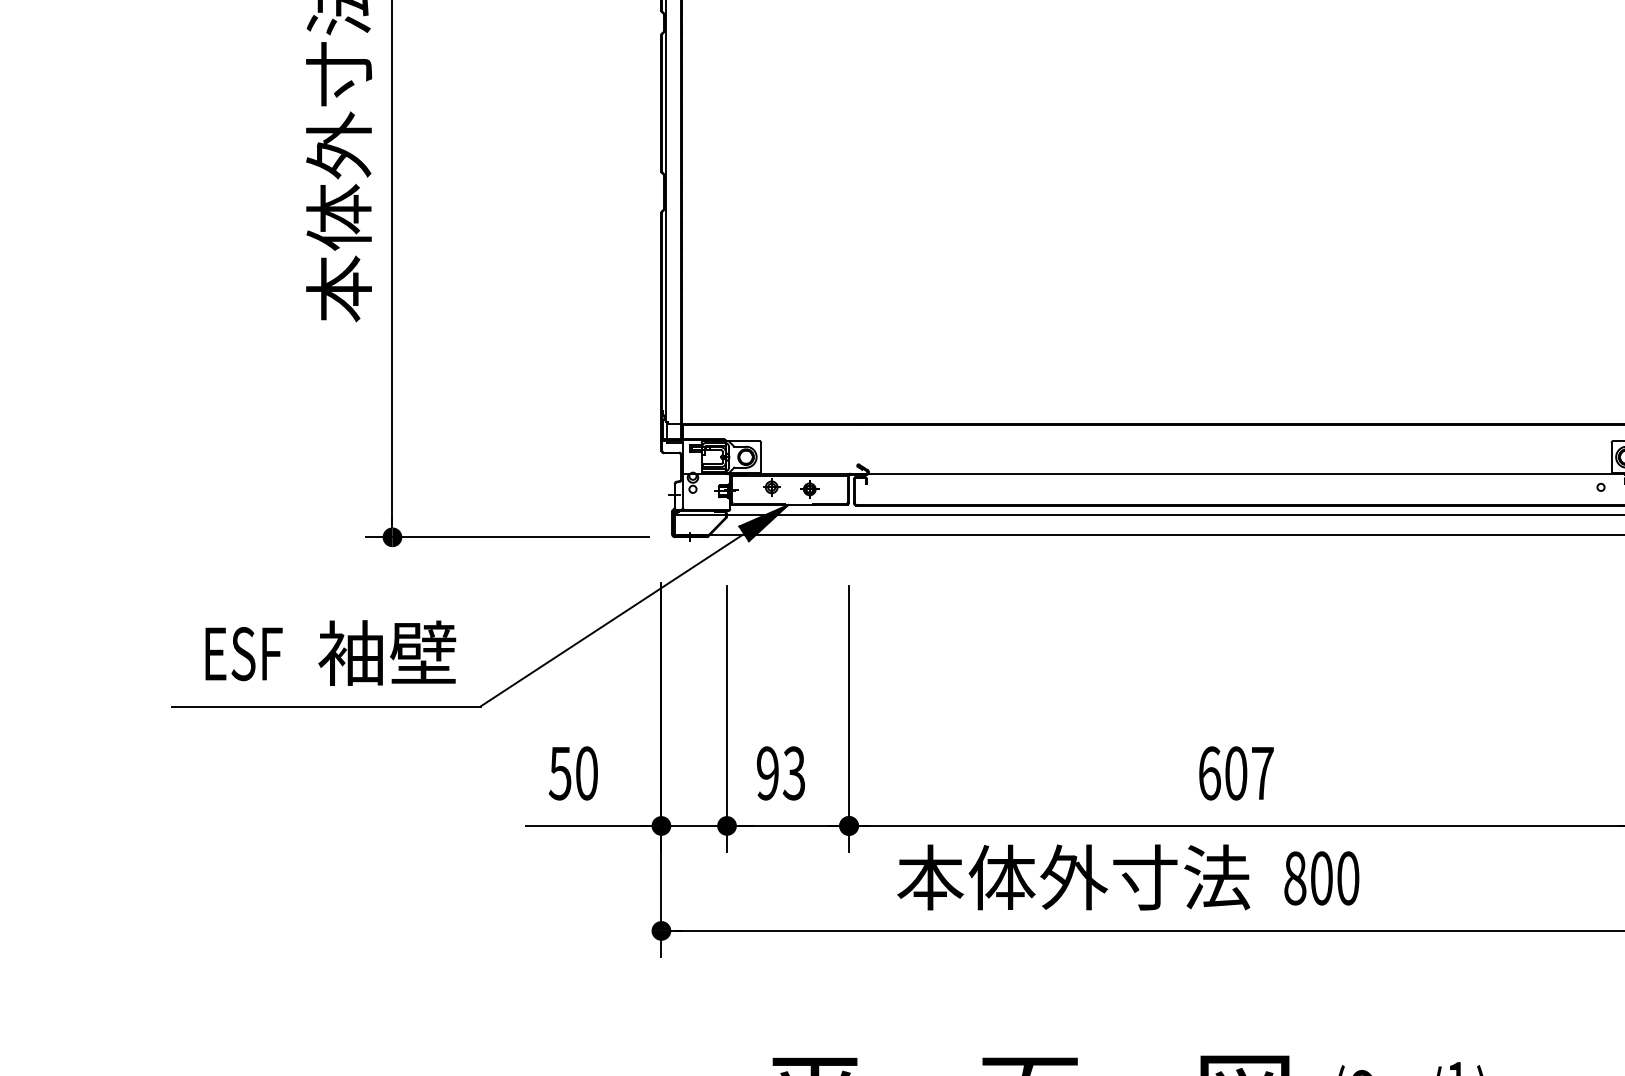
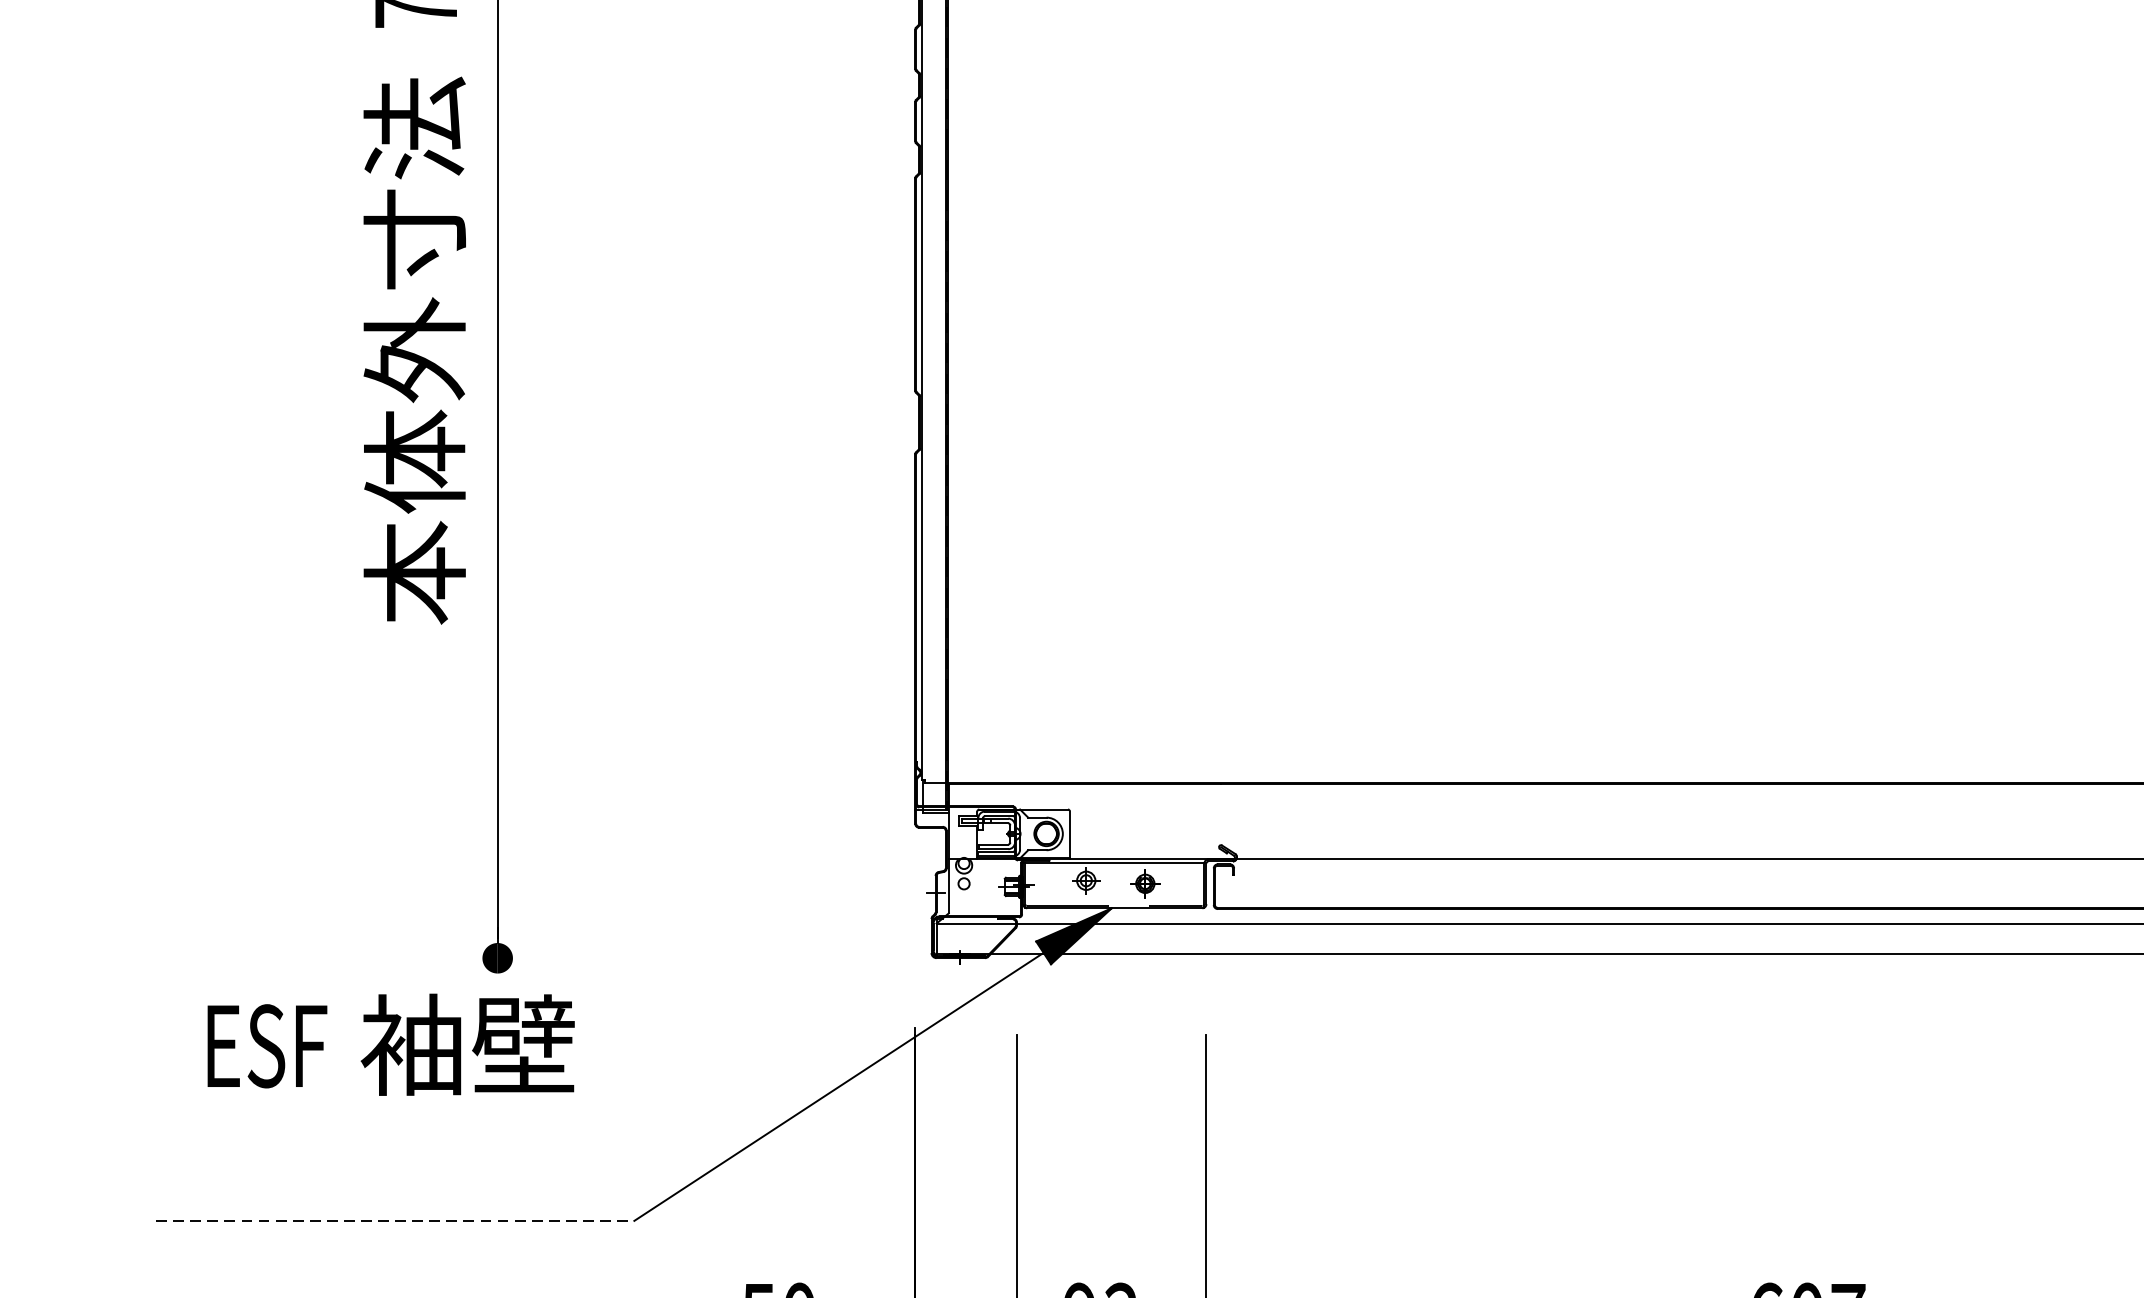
line: (507, 537) -> (676, 958), removed
text: (387, 652) -> (468, 1043), moved
text: (243, 654) -> (266, 1047), moved
line: (326, 706) -> (395, 1220), solid -> dashed

